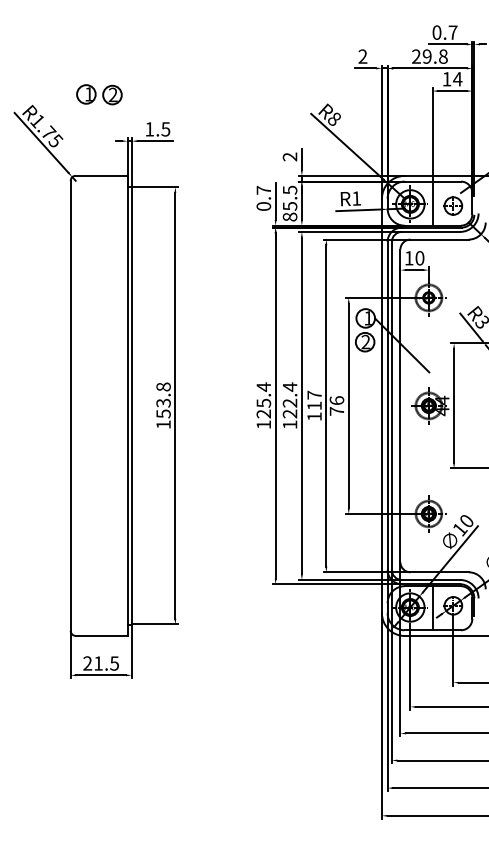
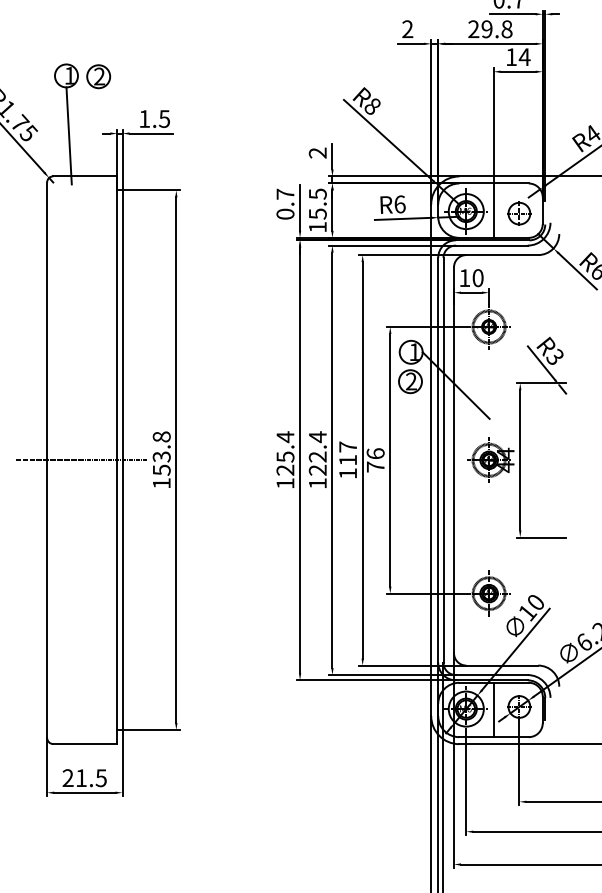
line: (88, 142) -> (69, 135), added
text: (356, 198) -> (399, 204), R1 -> R6
text: (289, 216) -> (317, 226), 85.5 -> 15.5
line: (98, 405) -> (81, 459), added

